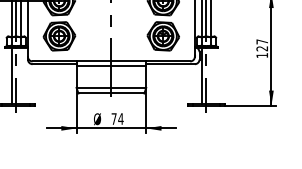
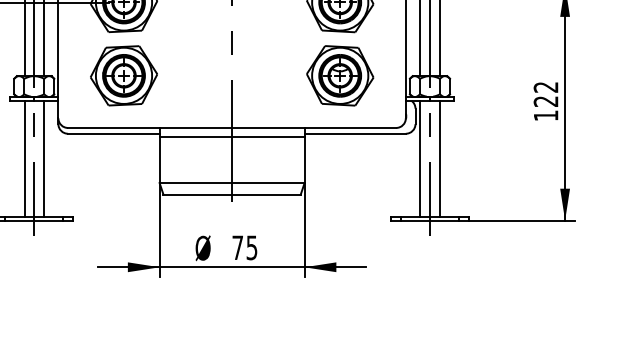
text: (261, 41) -> (544, 86), 127 -> 122
line: (20, 76) -> (42, 159), added
line: (211, 76) -> (440, 159), added
text: (120, 118) -> (251, 246), 74 -> 75

